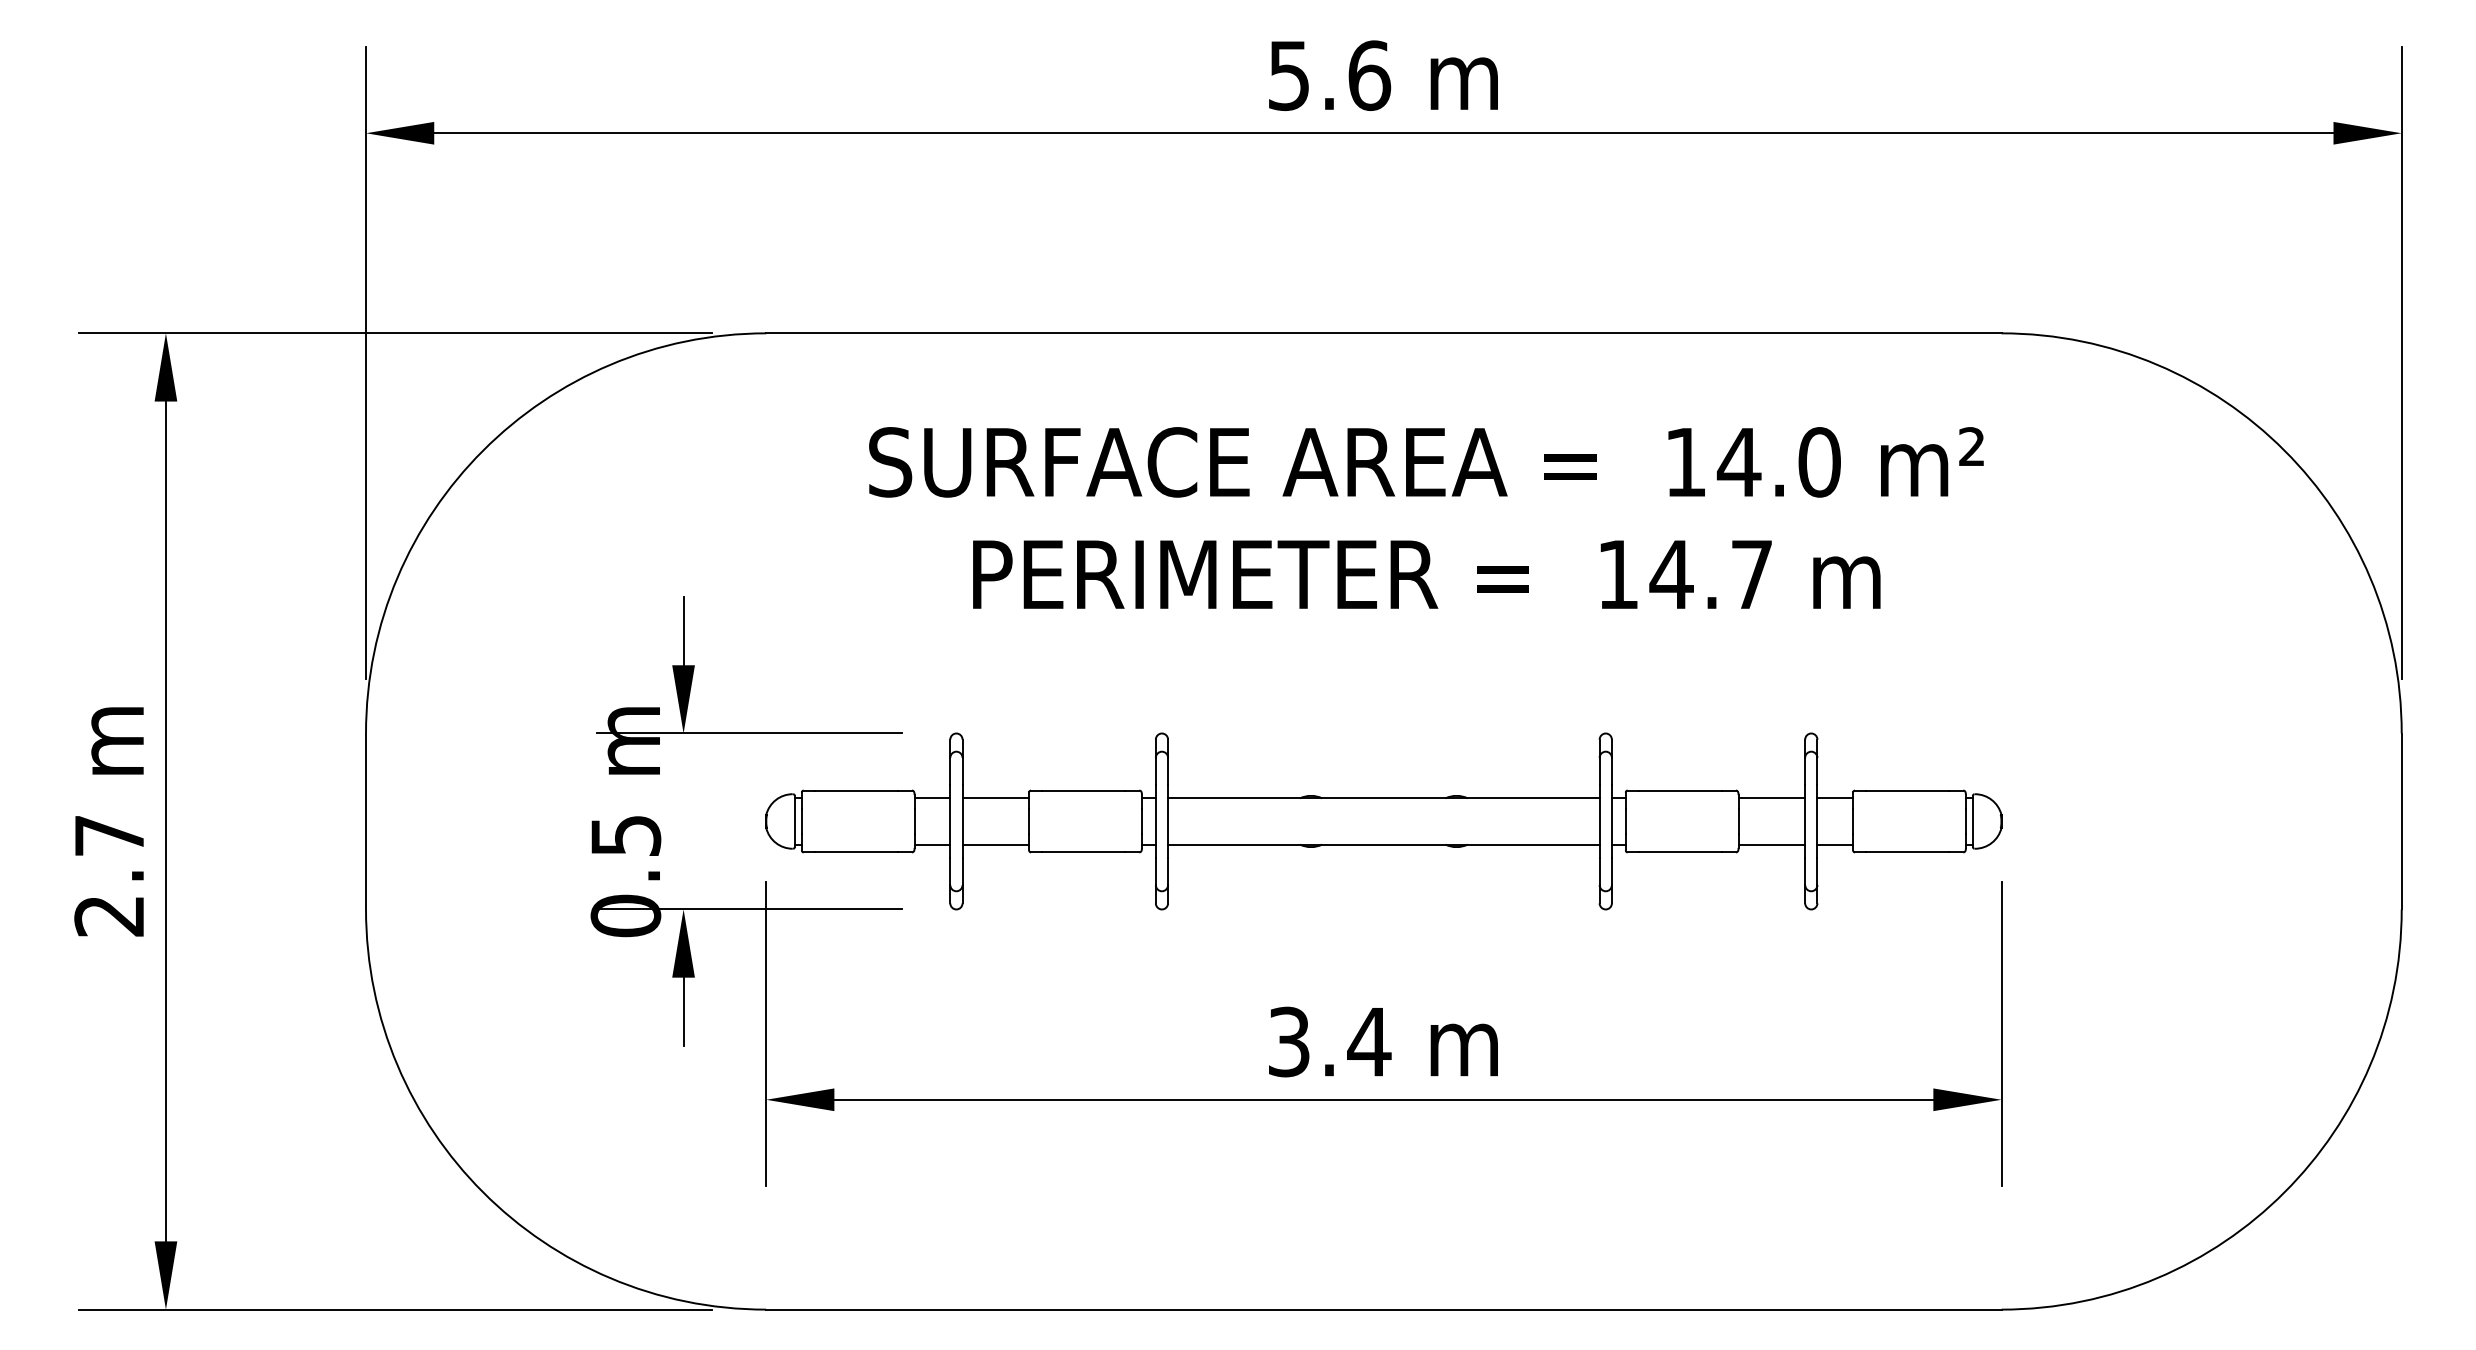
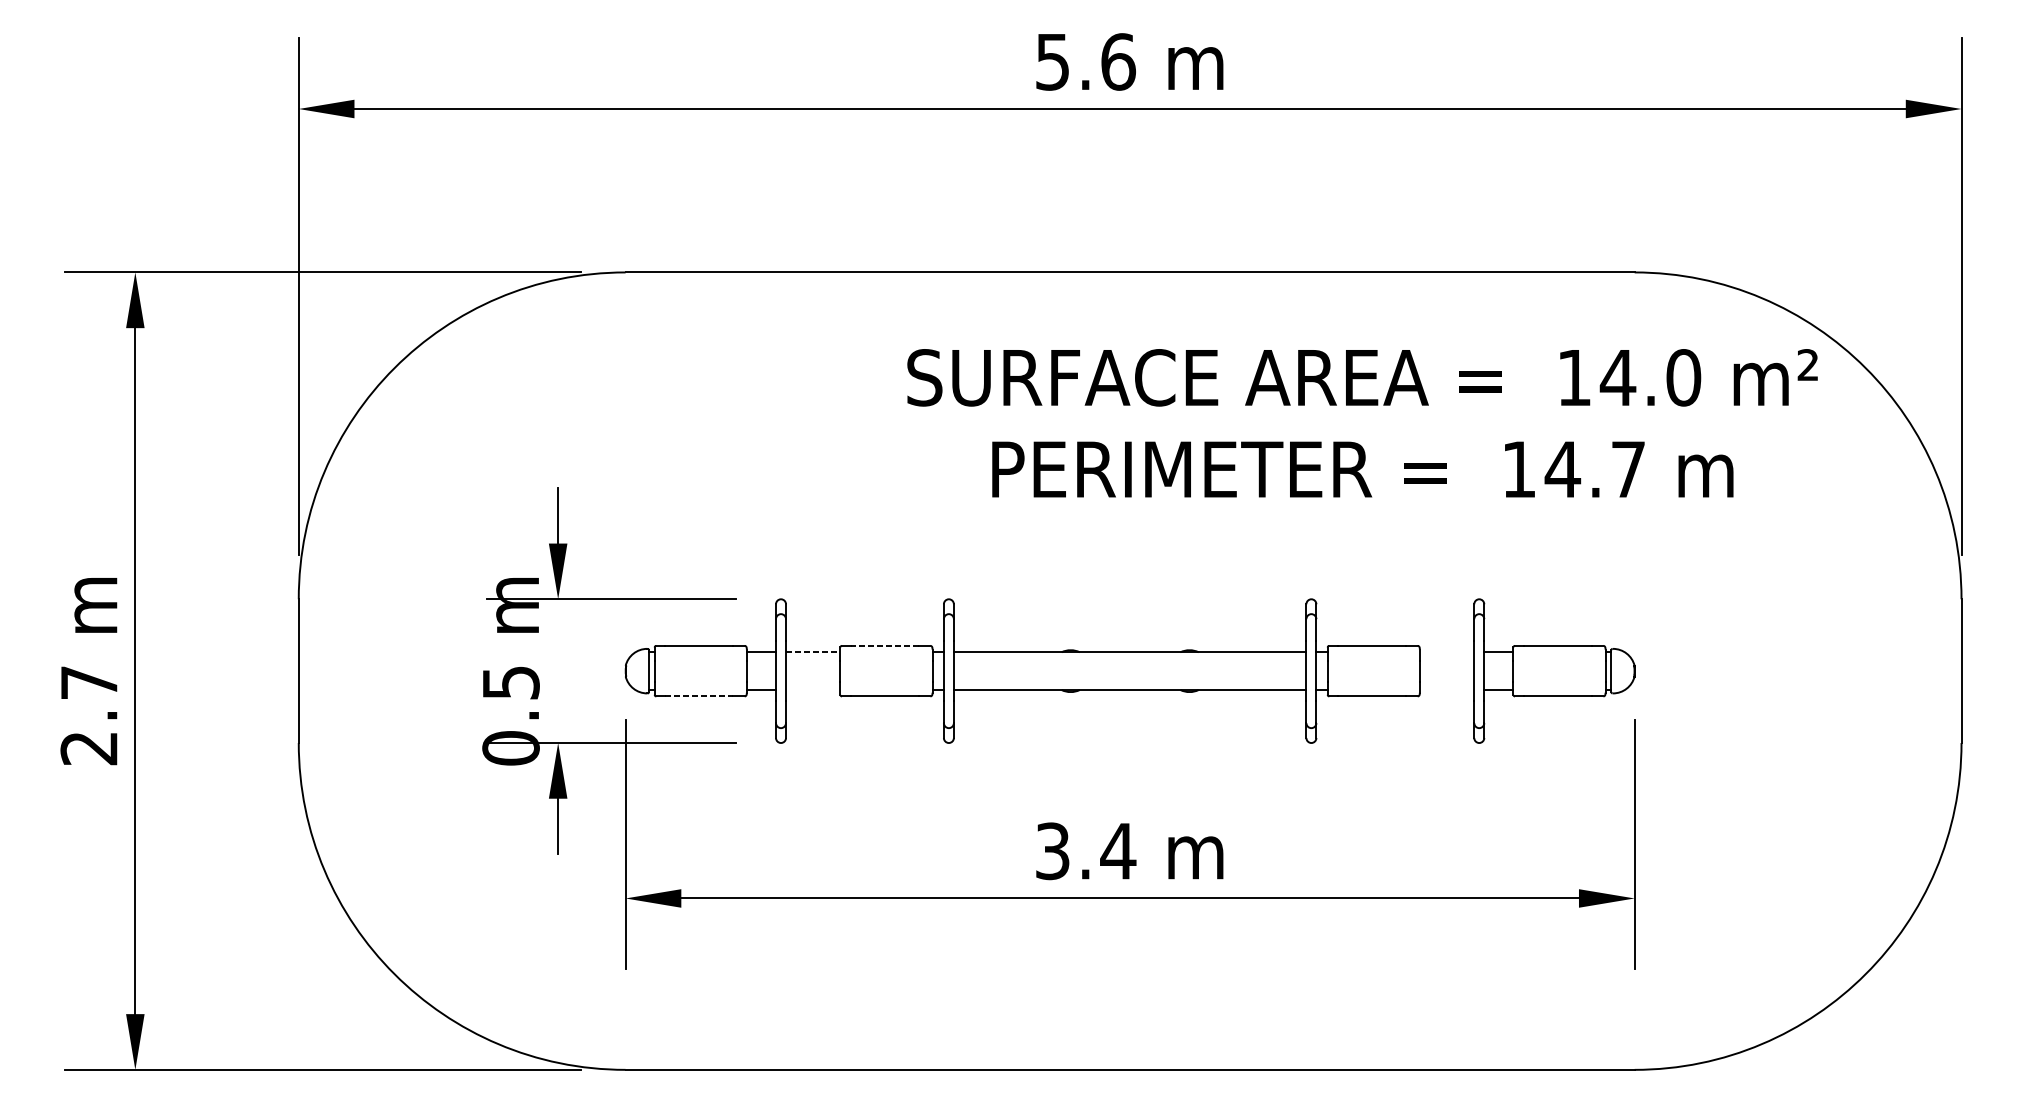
text: (1426, 517) -> (1362, 422), moved
line: (1083, 790) -> (884, 645), solid -> dashed
line: (996, 798) -> (813, 652), solid -> dashed
line: (1771, 798) -> (1446, 652), removed
line: (995, 844) -> (812, 689), removed
line: (1771, 844) -> (1446, 689), removed
line: (856, 852) -> (699, 696), solid -> dashed

